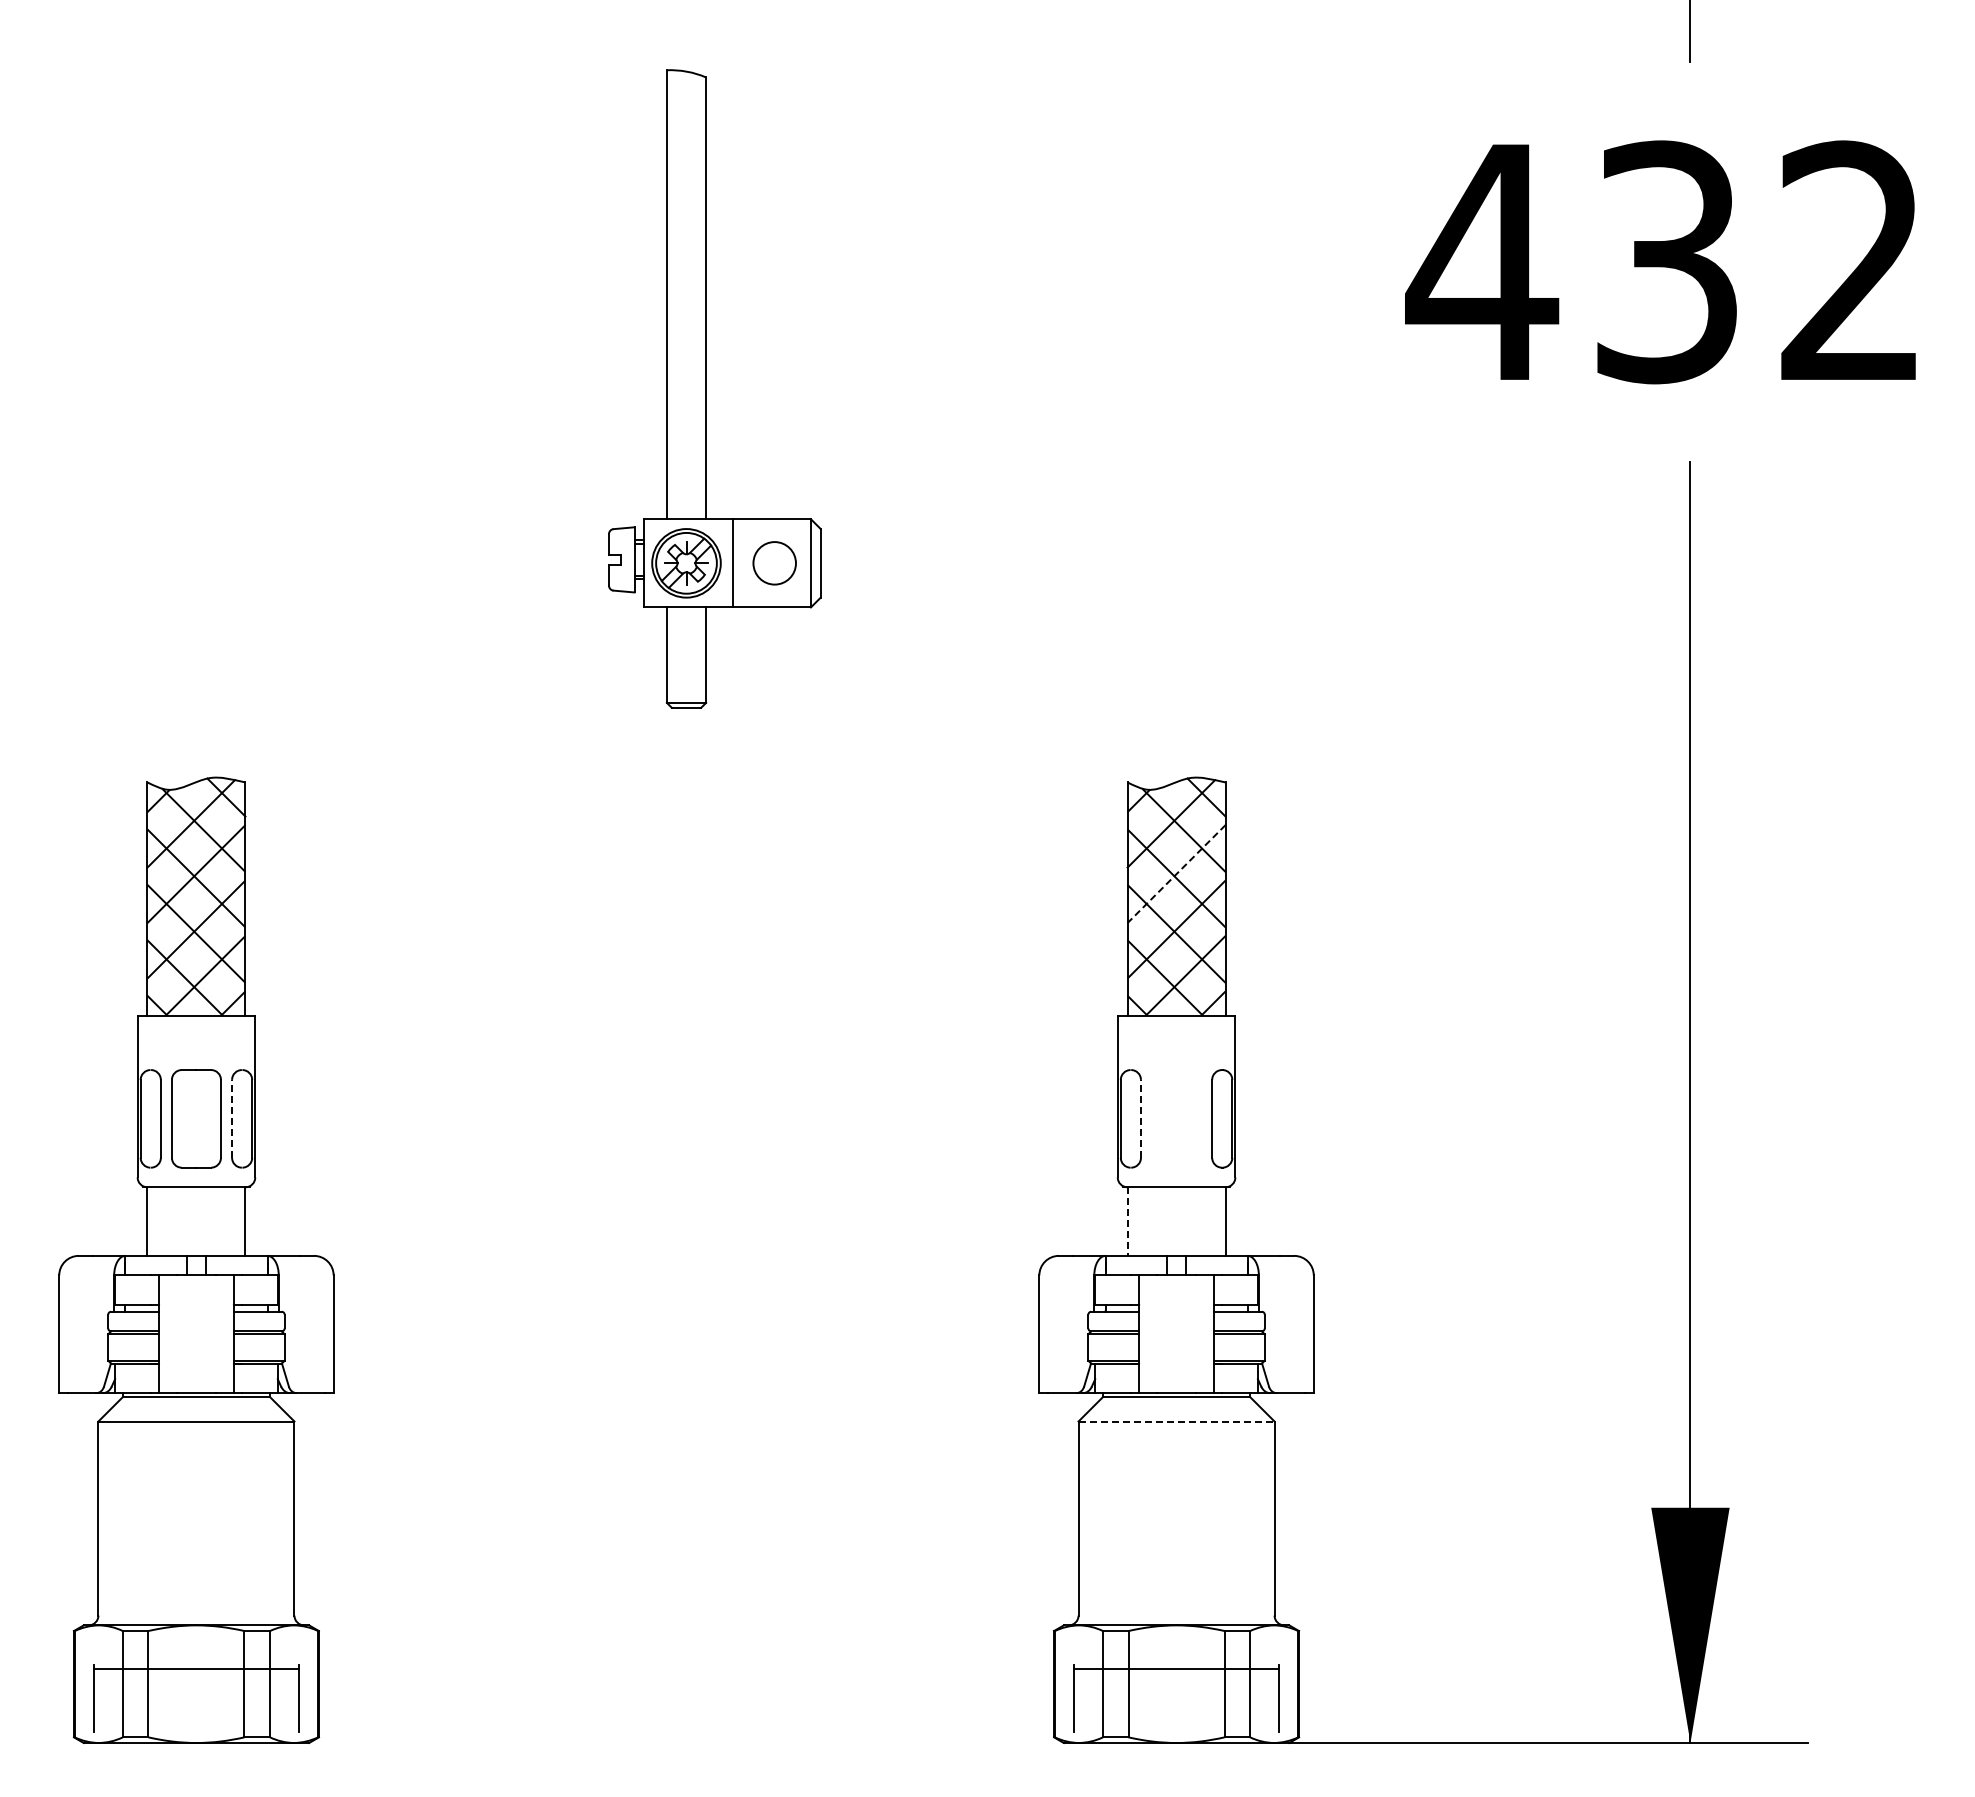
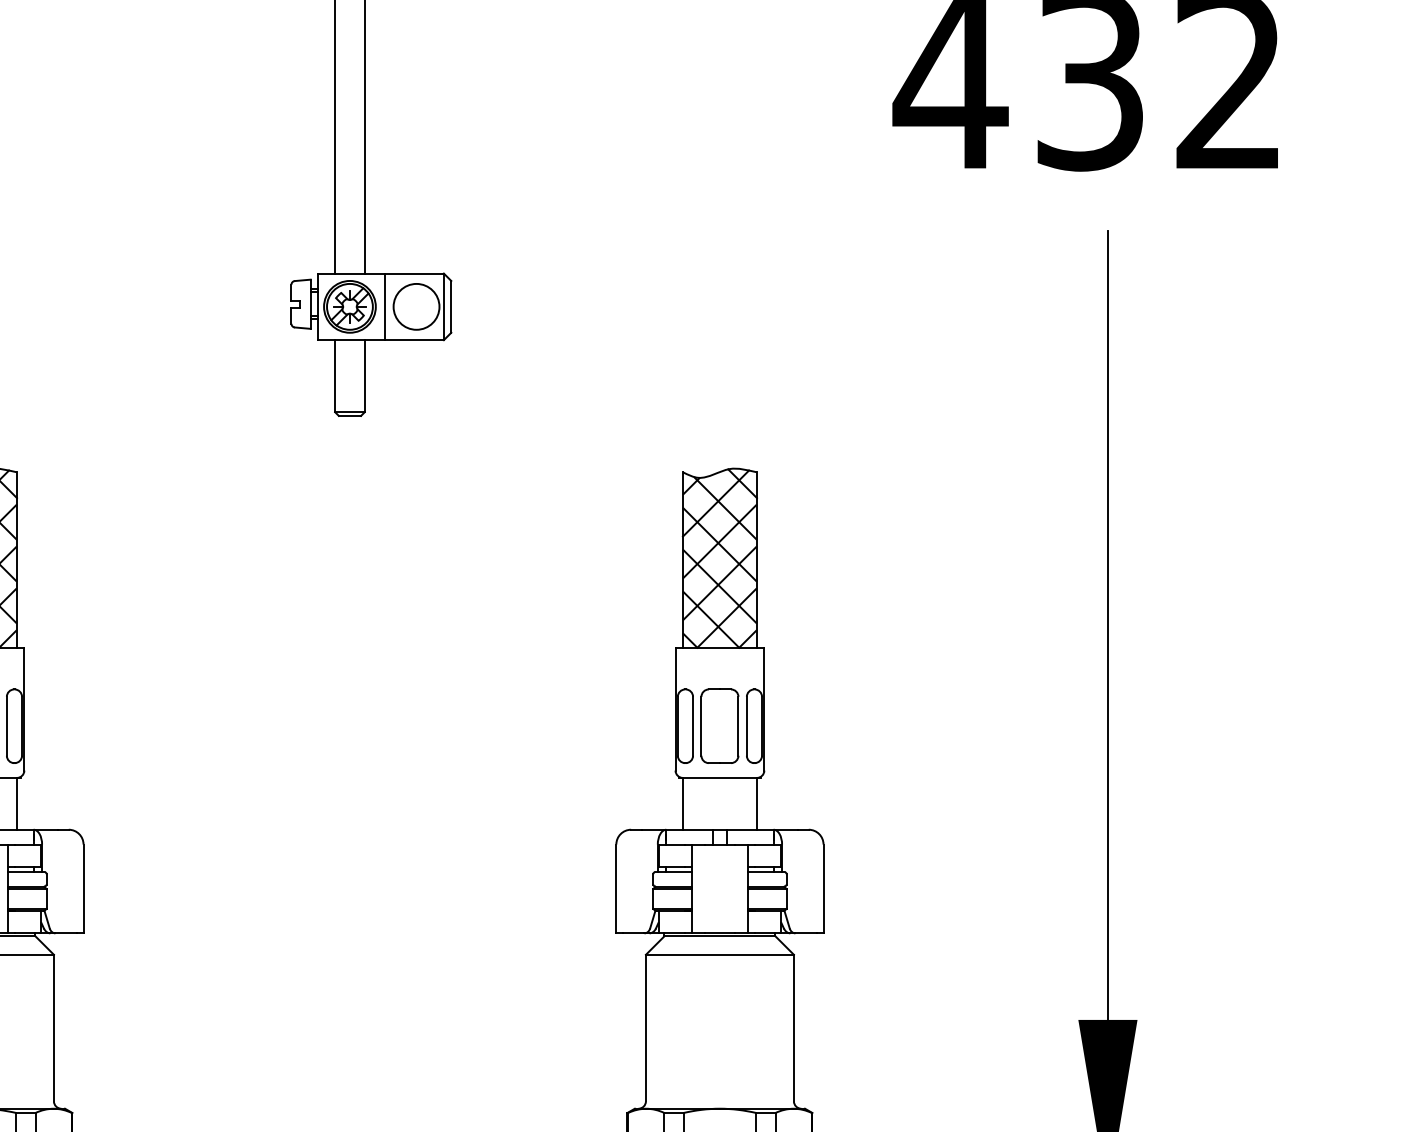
circle: (774, 562) -> (416, 306), size x1.43
line: (1176, 874) -> (719, 541), dashed -> solid
line: (232, 1118) -> (7, 726), dashed -> solid
line: (1140, 1118) -> (692, 726), dashed -> solid
part: (1176, 1118) -> (719, 726), added
line: (1127, 1222) -> (682, 804), dashed -> solid
line: (1177, 1421) -> (720, 954), dashed -> solid

